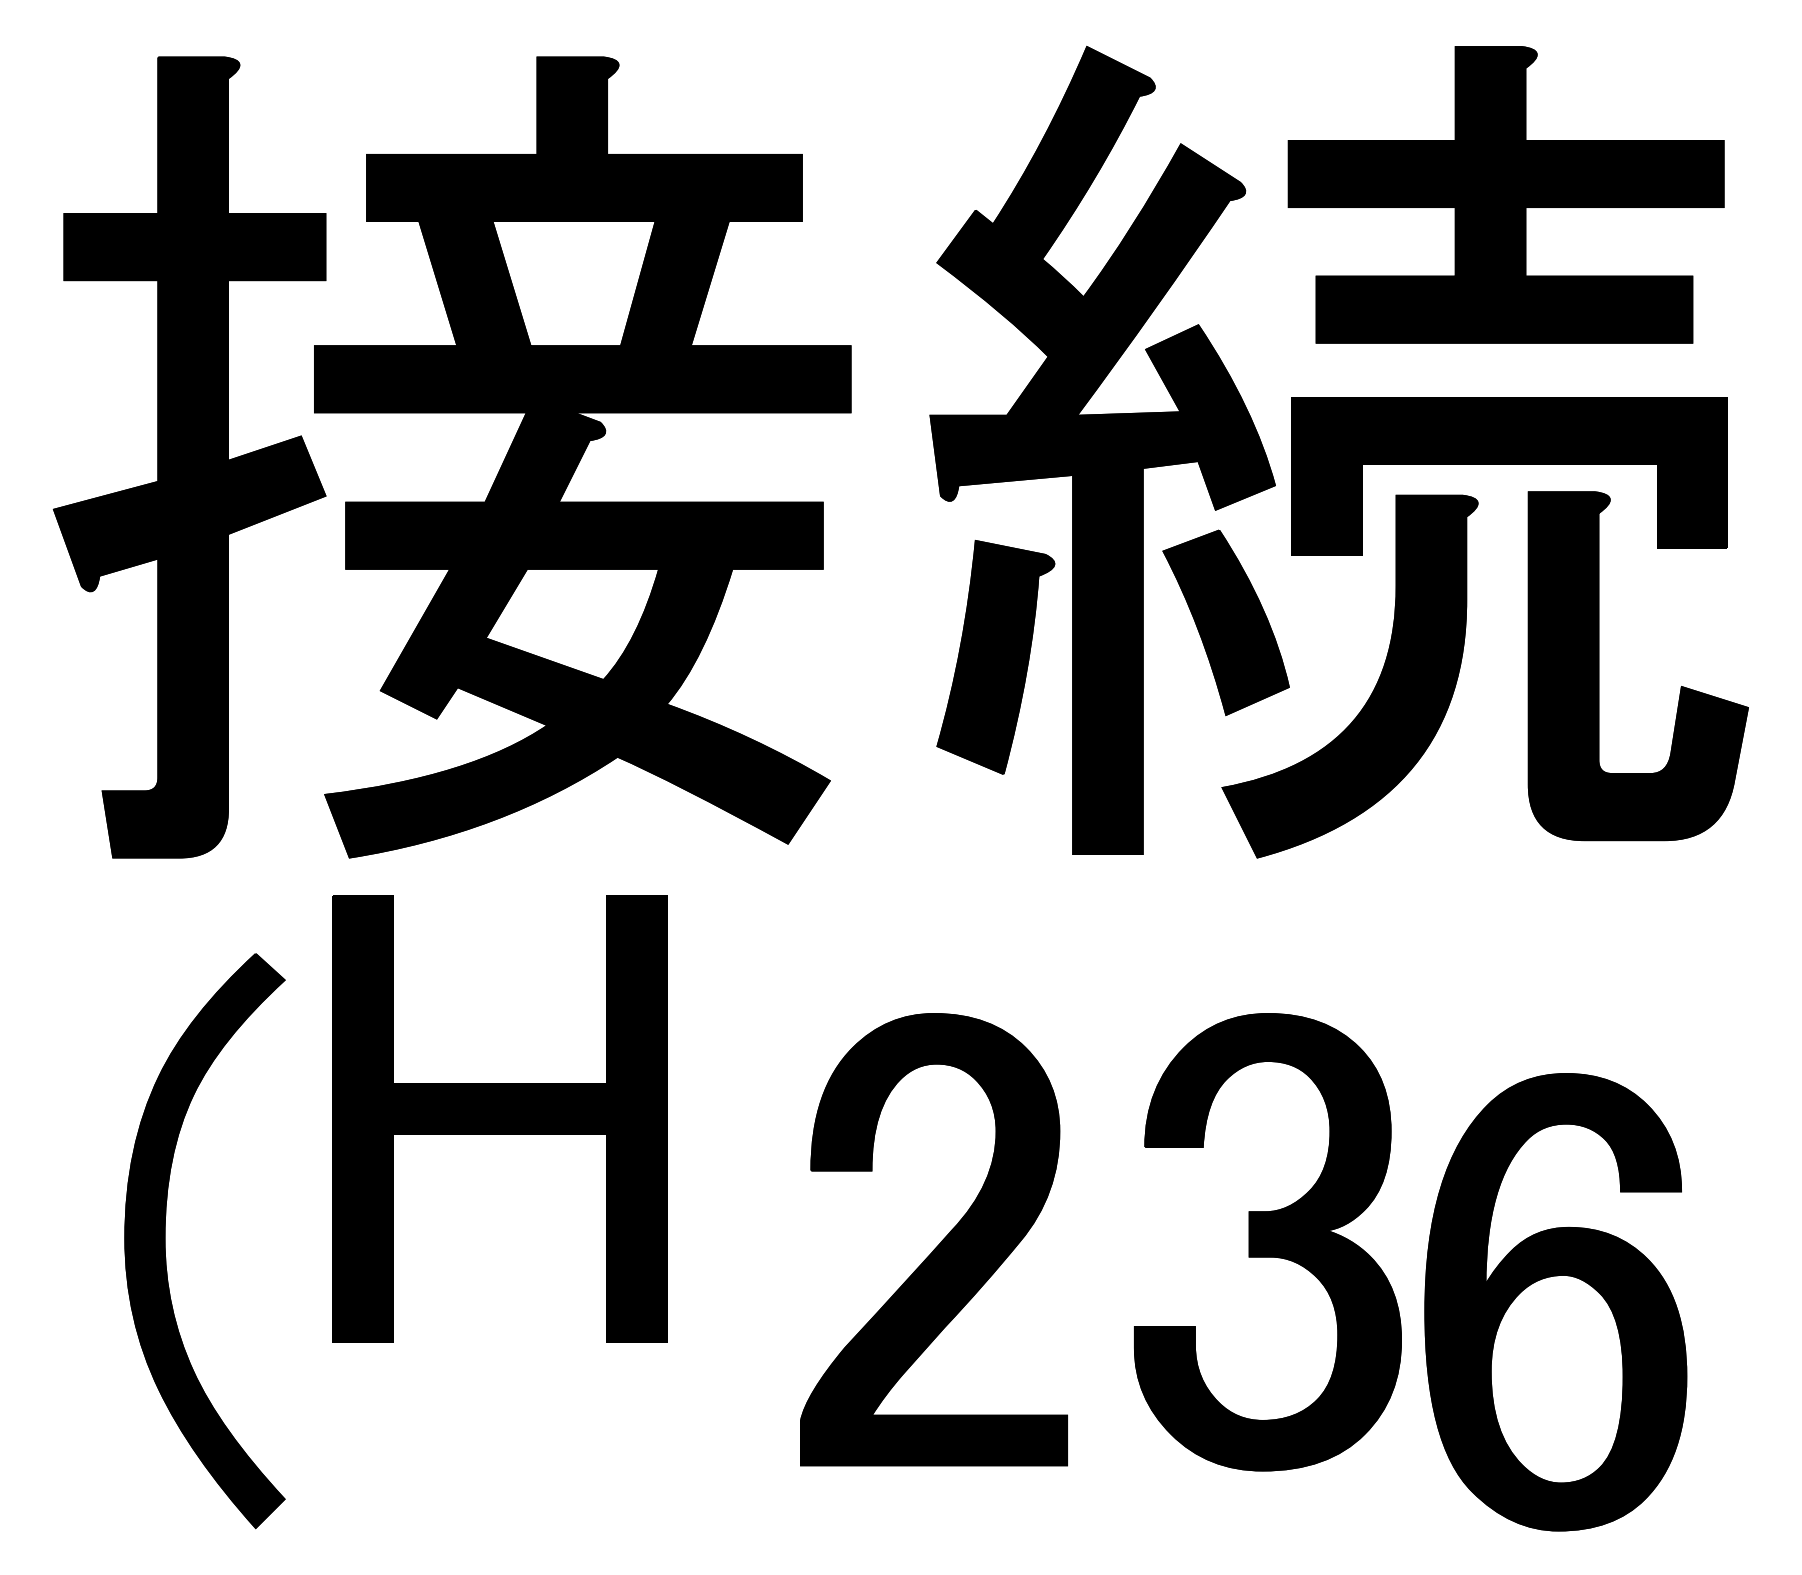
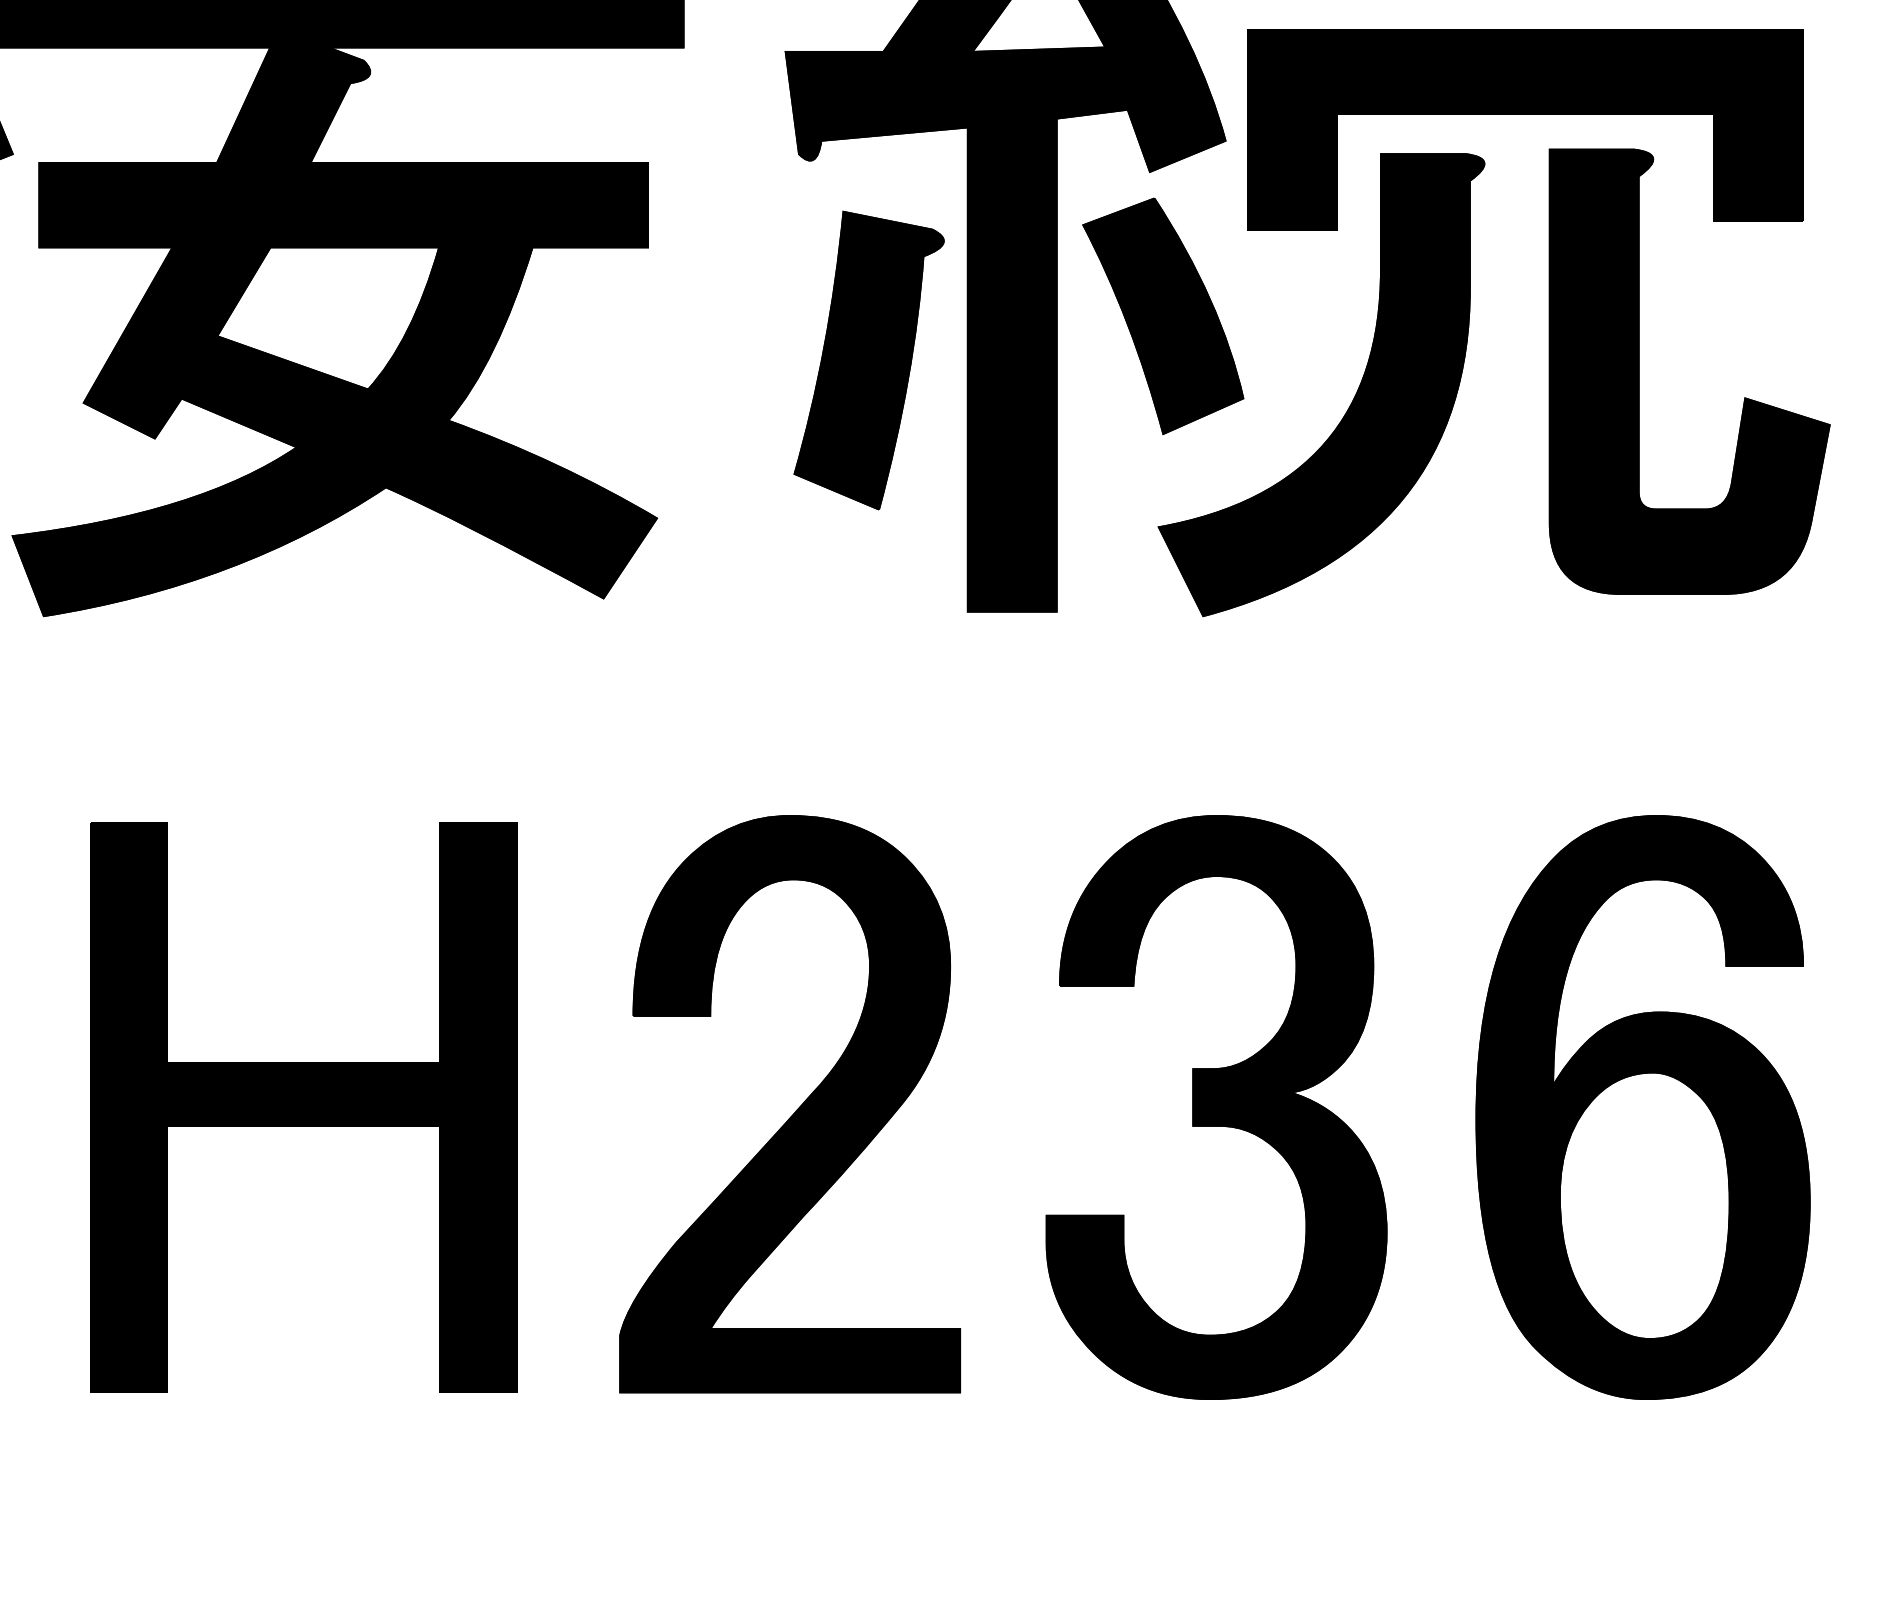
part: (499, 1118) -> (302, 1106), moved
part: (1555, 1302) -> (1642, 1107), moved

